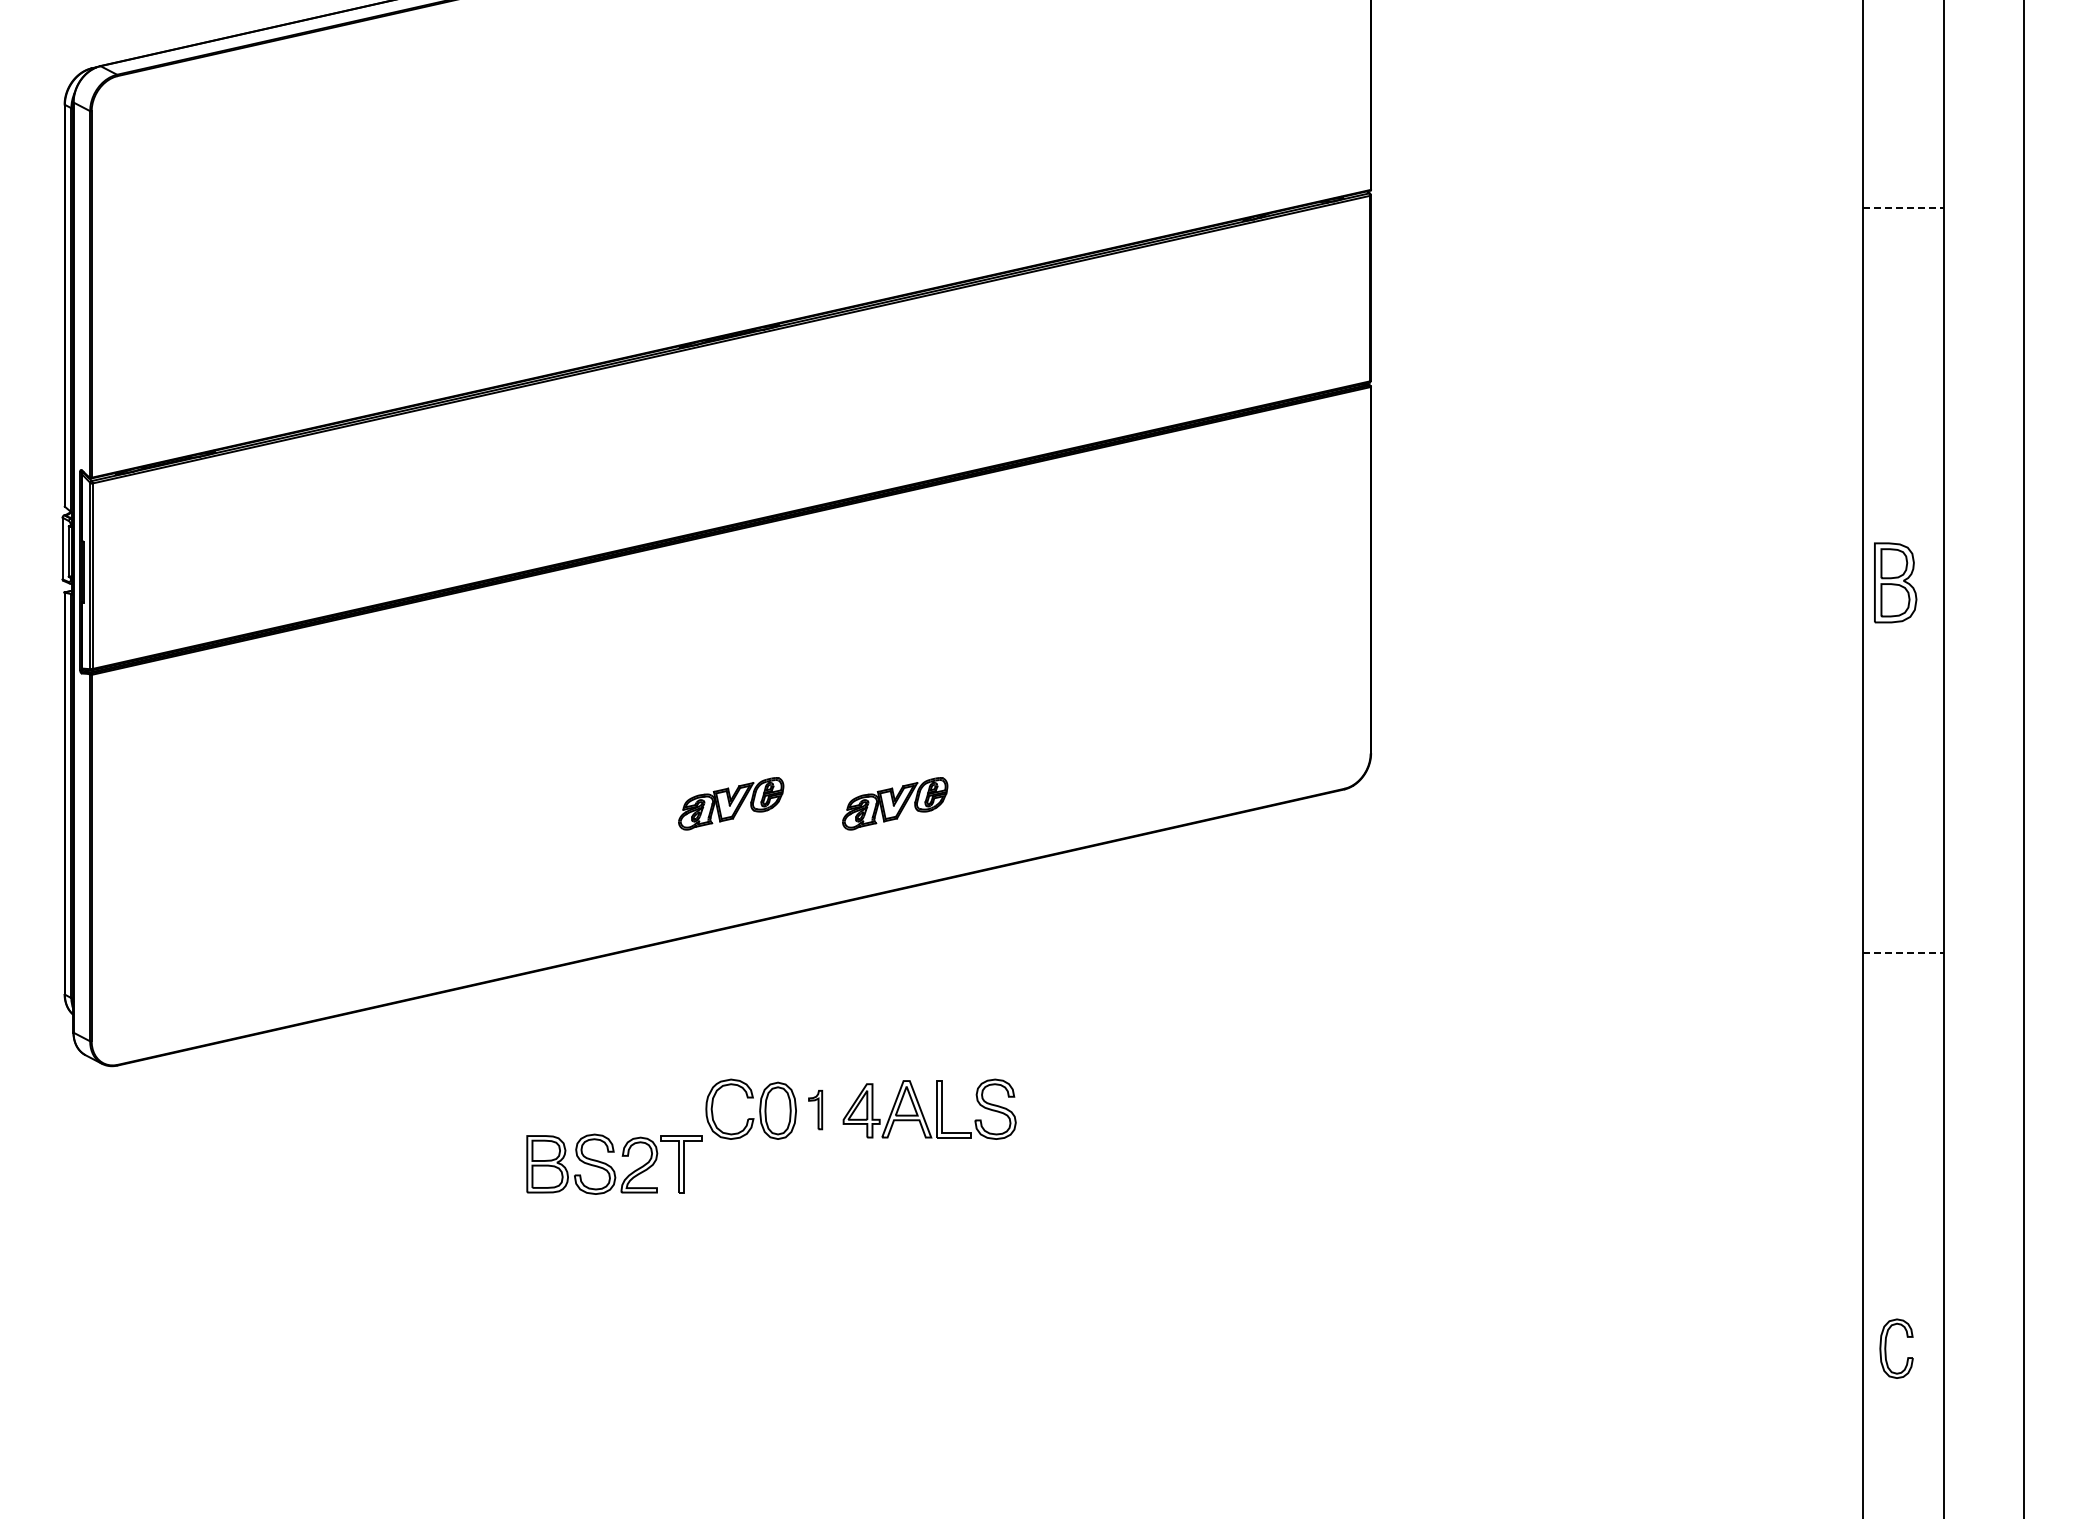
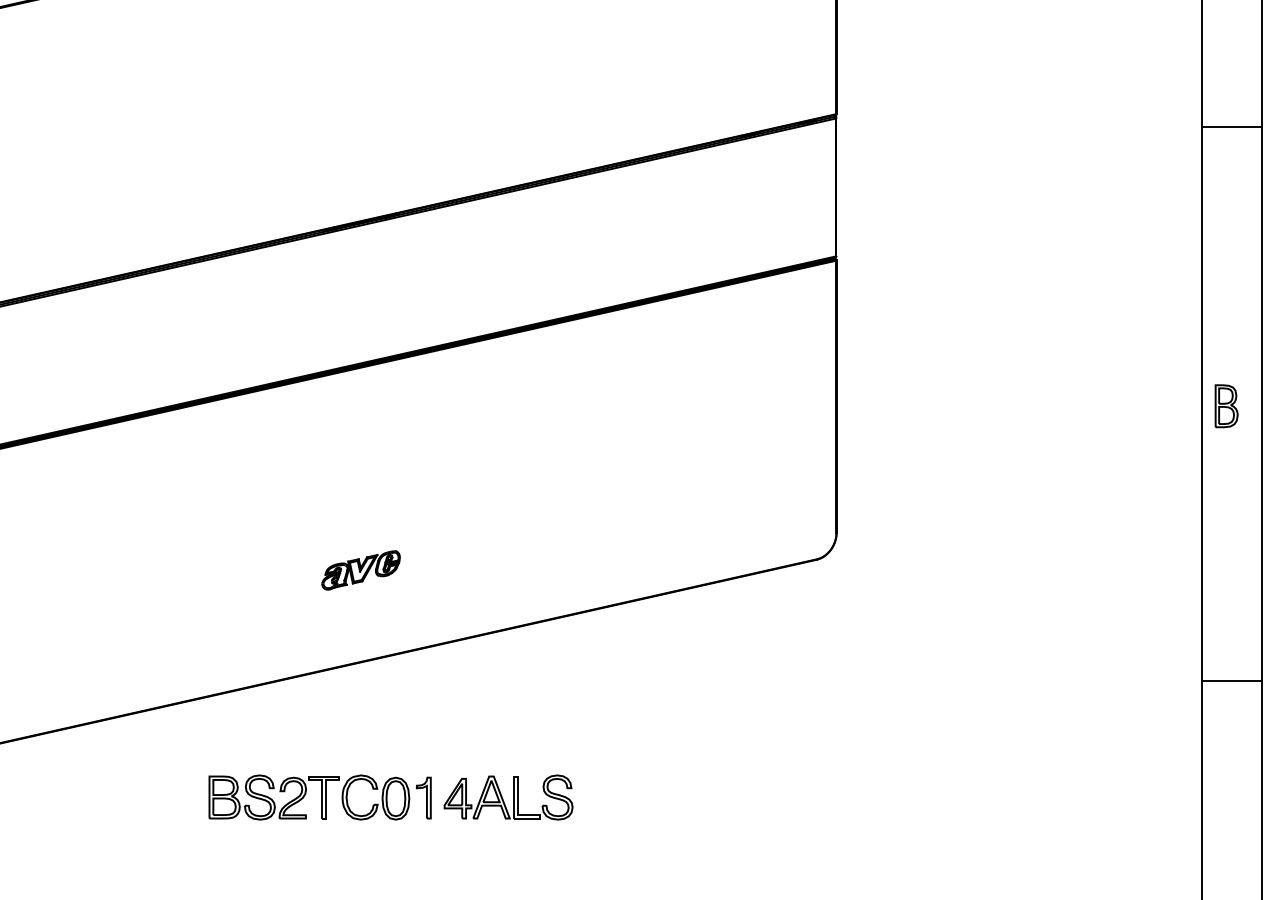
line: (1903, 207) -> (1232, 127), dashed -> solid
part: (1895, 582) -> (1226, 405), size x0.71
part: (895, 803) -> (483, 570), removed
line: (1903, 952) -> (1232, 680), dashed -> solid
part: (815, 1109) -> (423, 797), size x1.43
part: (614, 1163) -> (274, 796), moved

